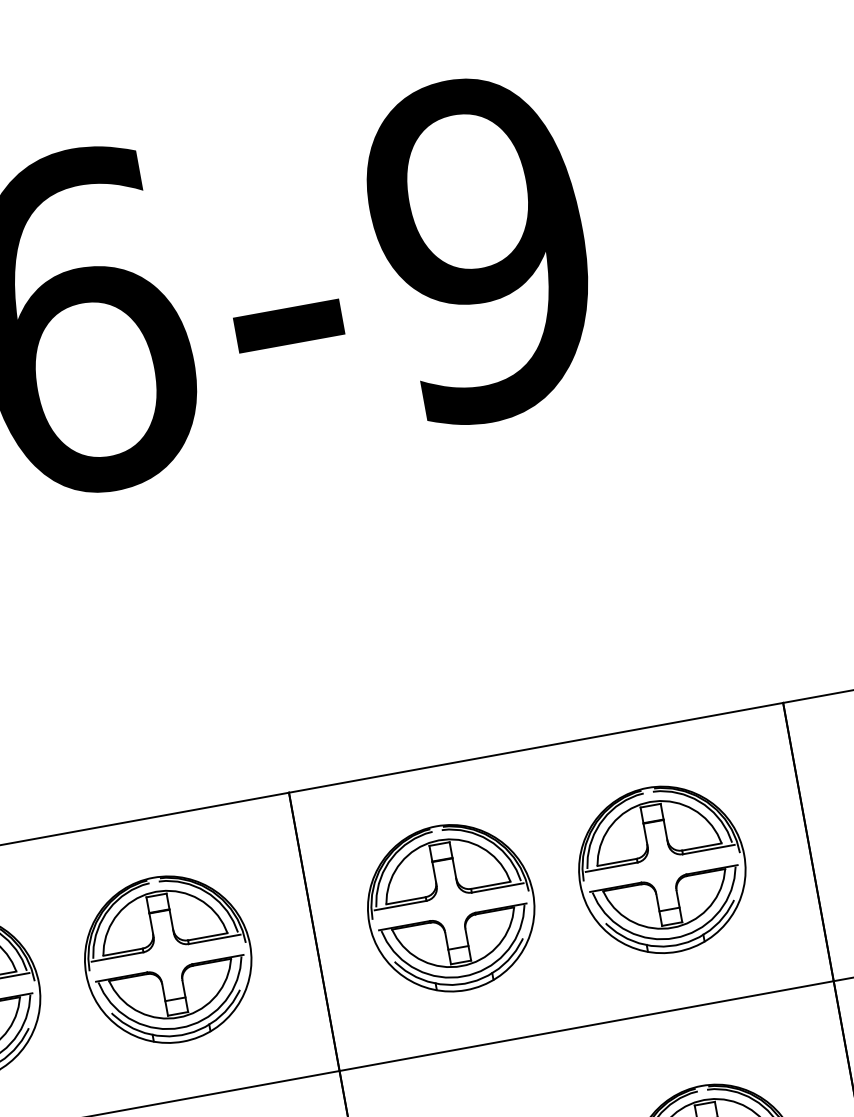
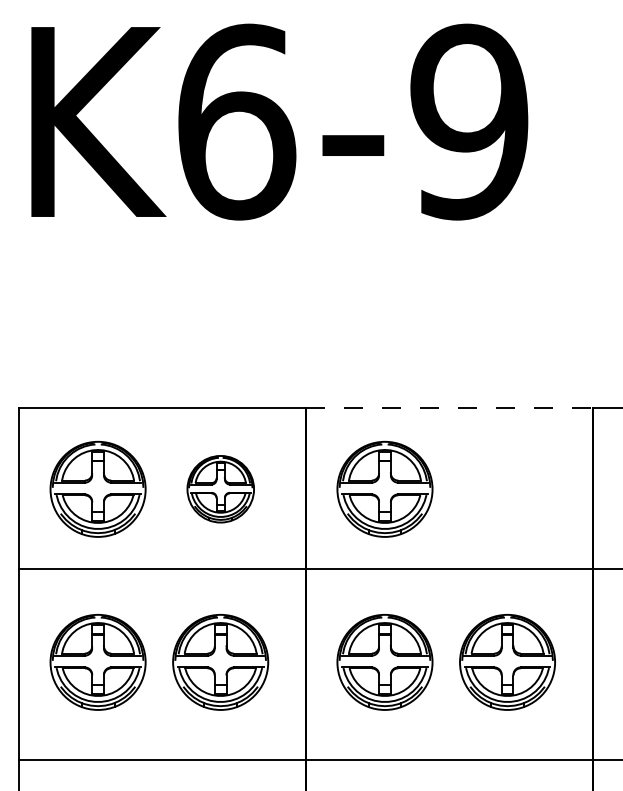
line: (536, 747) -> (449, 407), solid -> dashed
part: (661, 868) -> (507, 488), removed
part: (167, 958) -> (220, 488), size x0.7

